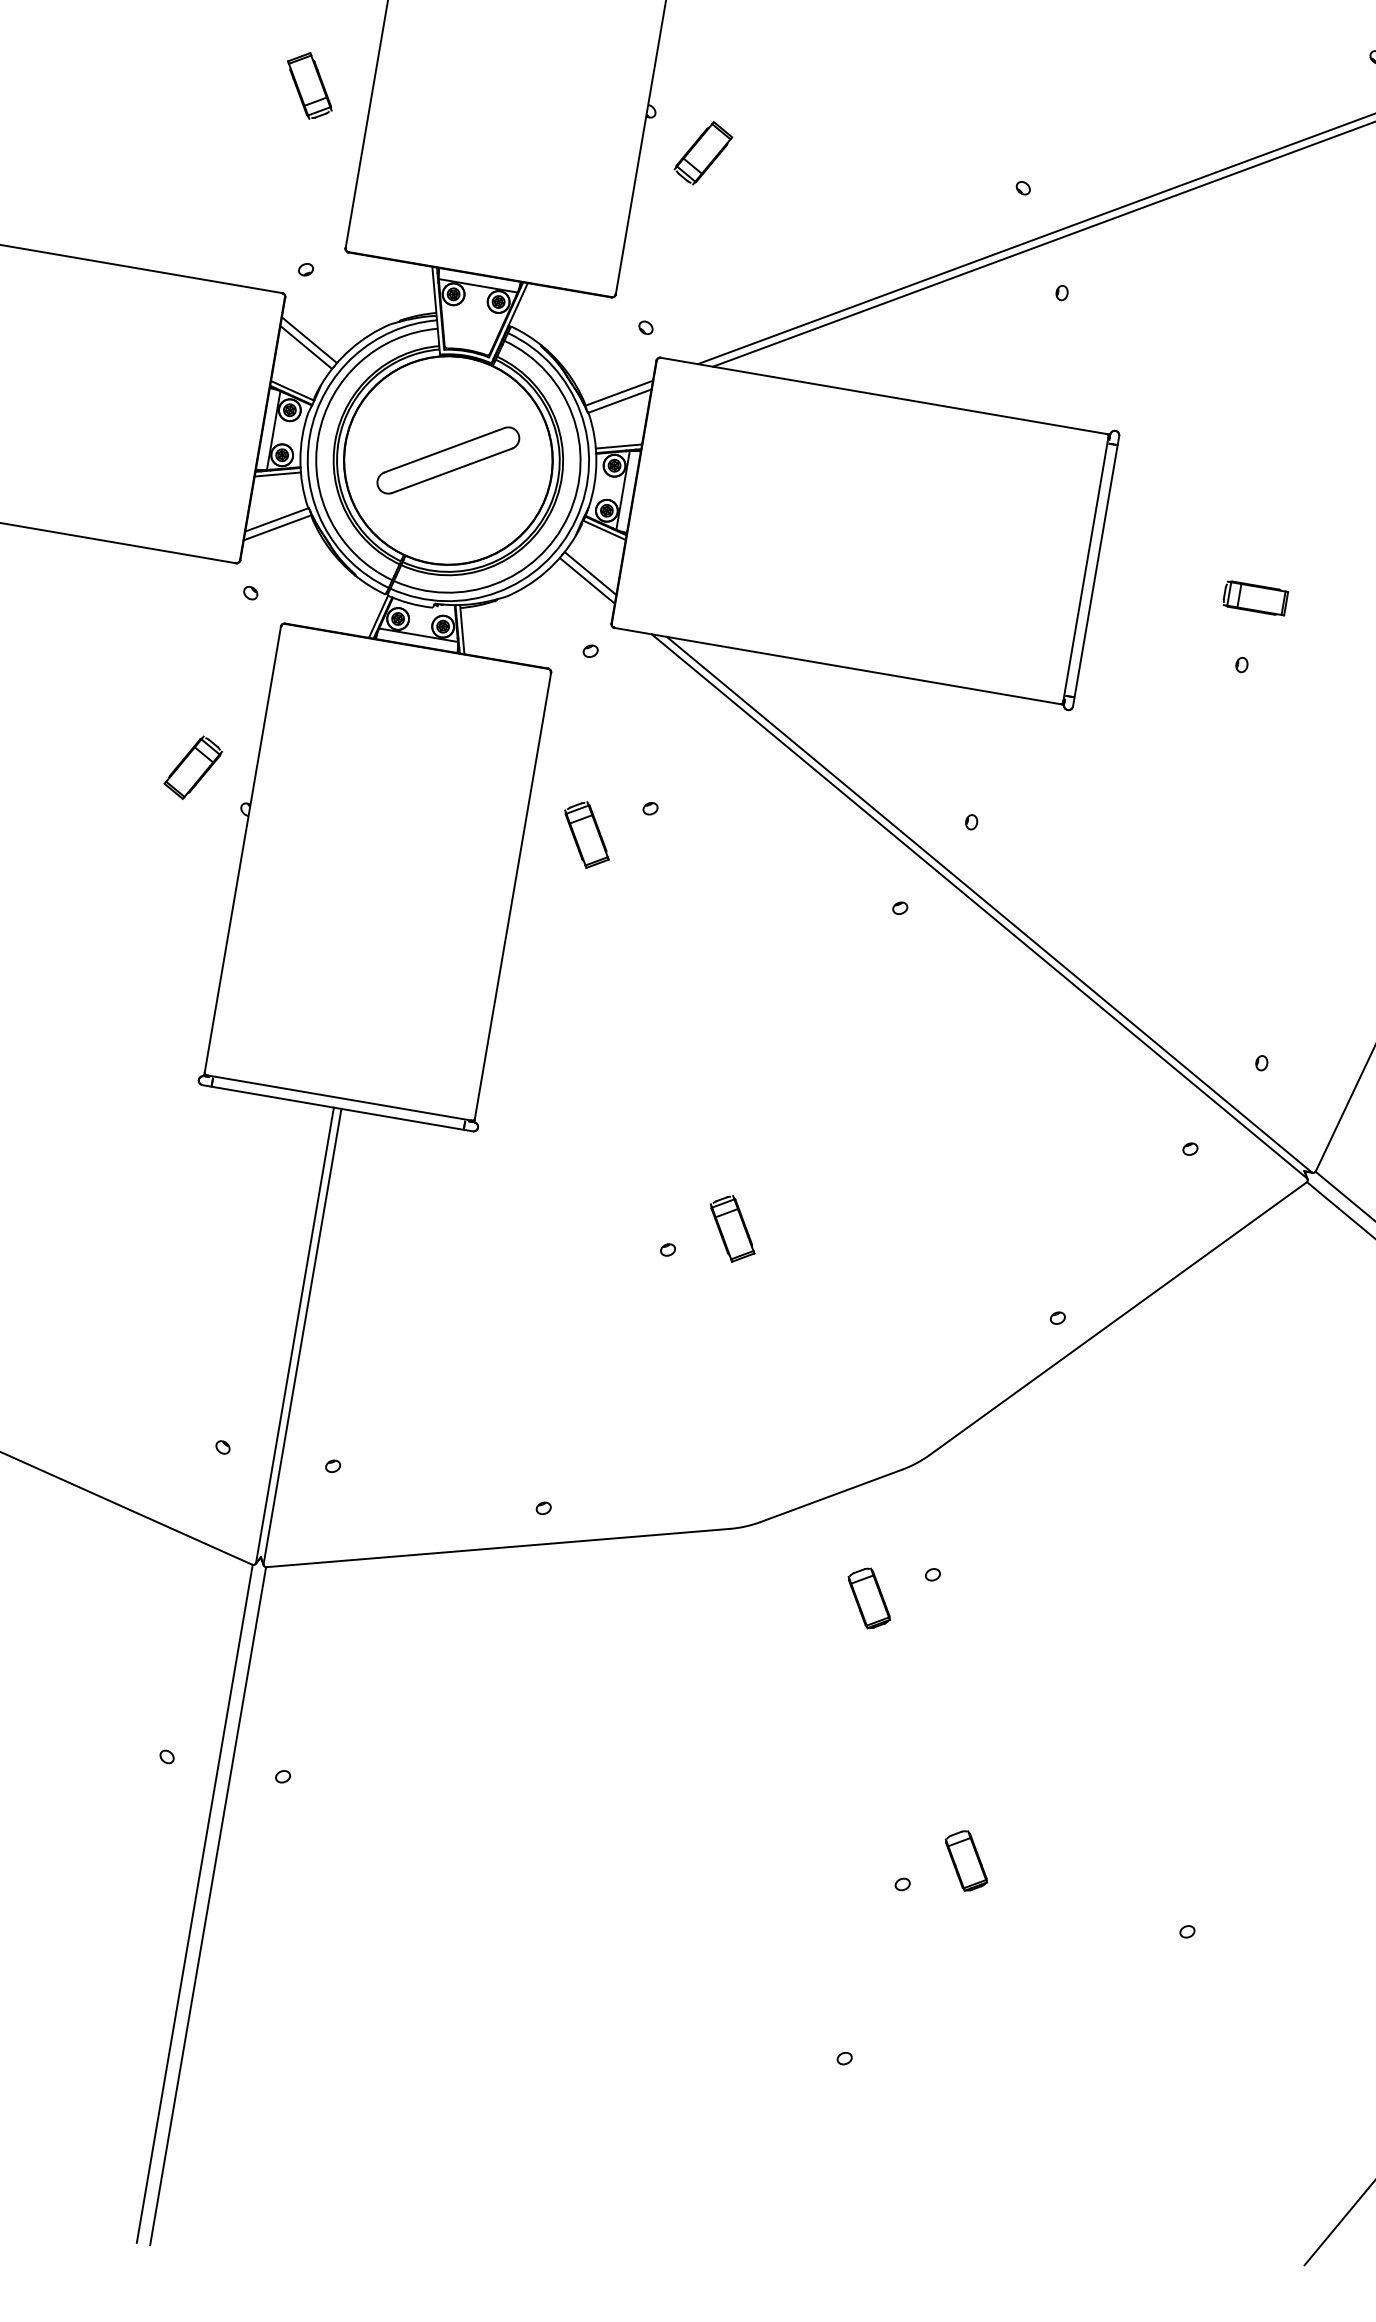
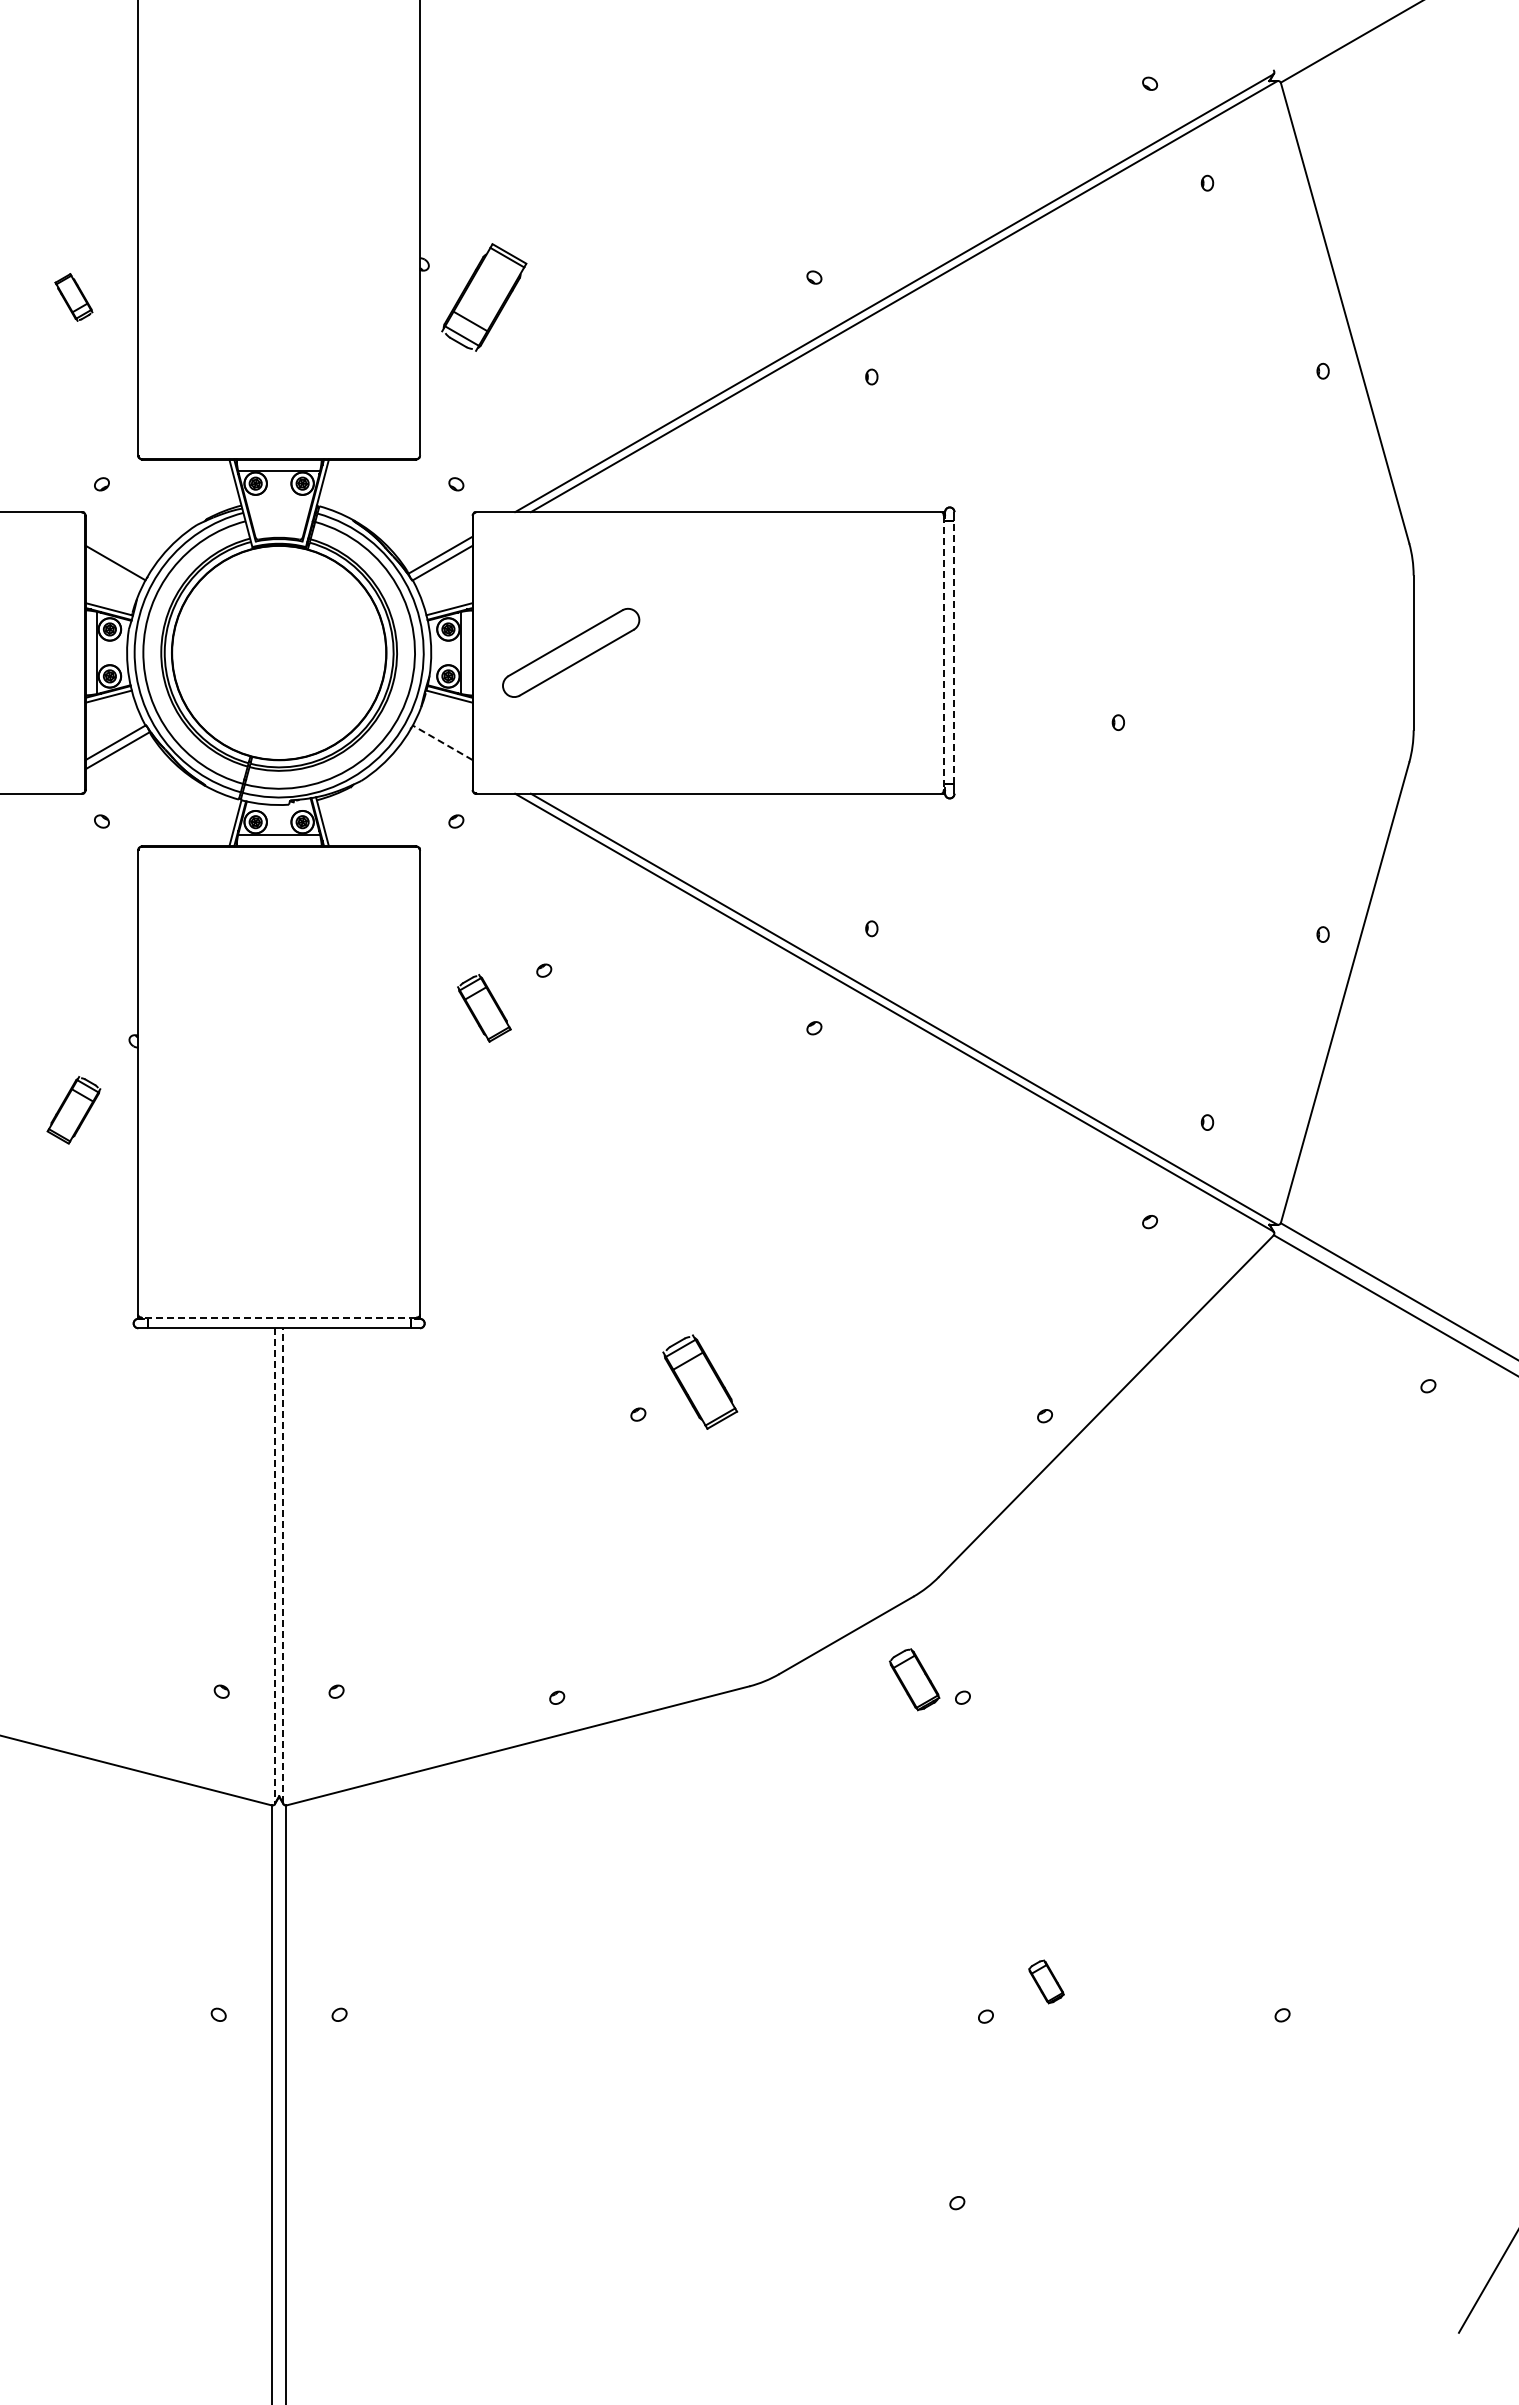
part: (309, 85) -> (73, 297), size x0.7
part: (703, 153) -> (484, 297), size x1.6
line: (309, 339) -> (117, 554), removed
part: (448, 460) -> (571, 652), moved
line: (1085, 569) -> (943, 653), solid -> dashed
line: (1096, 570) -> (954, 652), solid -> dashed
line: (590, 573) -> (442, 742), solid -> dashed
line: (587, 580) -> (440, 750), removed
part: (1255, 598) -> (1120, 652), removed
part: (192, 767) -> (73, 1110), moved
line: (338, 1097) -> (278, 1317), solid -> dashed
part: (732, 1228) -> (699, 1381), size x1.4
line: (295, 1336) -> (275, 1566), solid -> dashed
line: (302, 1336) -> (283, 1565), solid -> dashed
part: (869, 1598) -> (914, 1679), moved
part: (966, 1860) -> (1046, 1981), size x0.7

